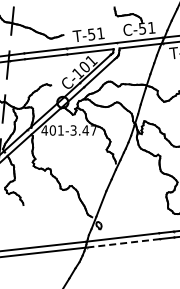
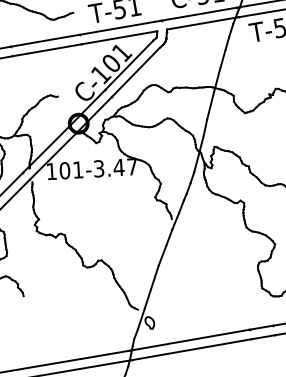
text: (44, 130) -> (51, 171), 401-3.47 -> 101-3.47
line: (123, 243) -> (191, 349), dashed -> solid

